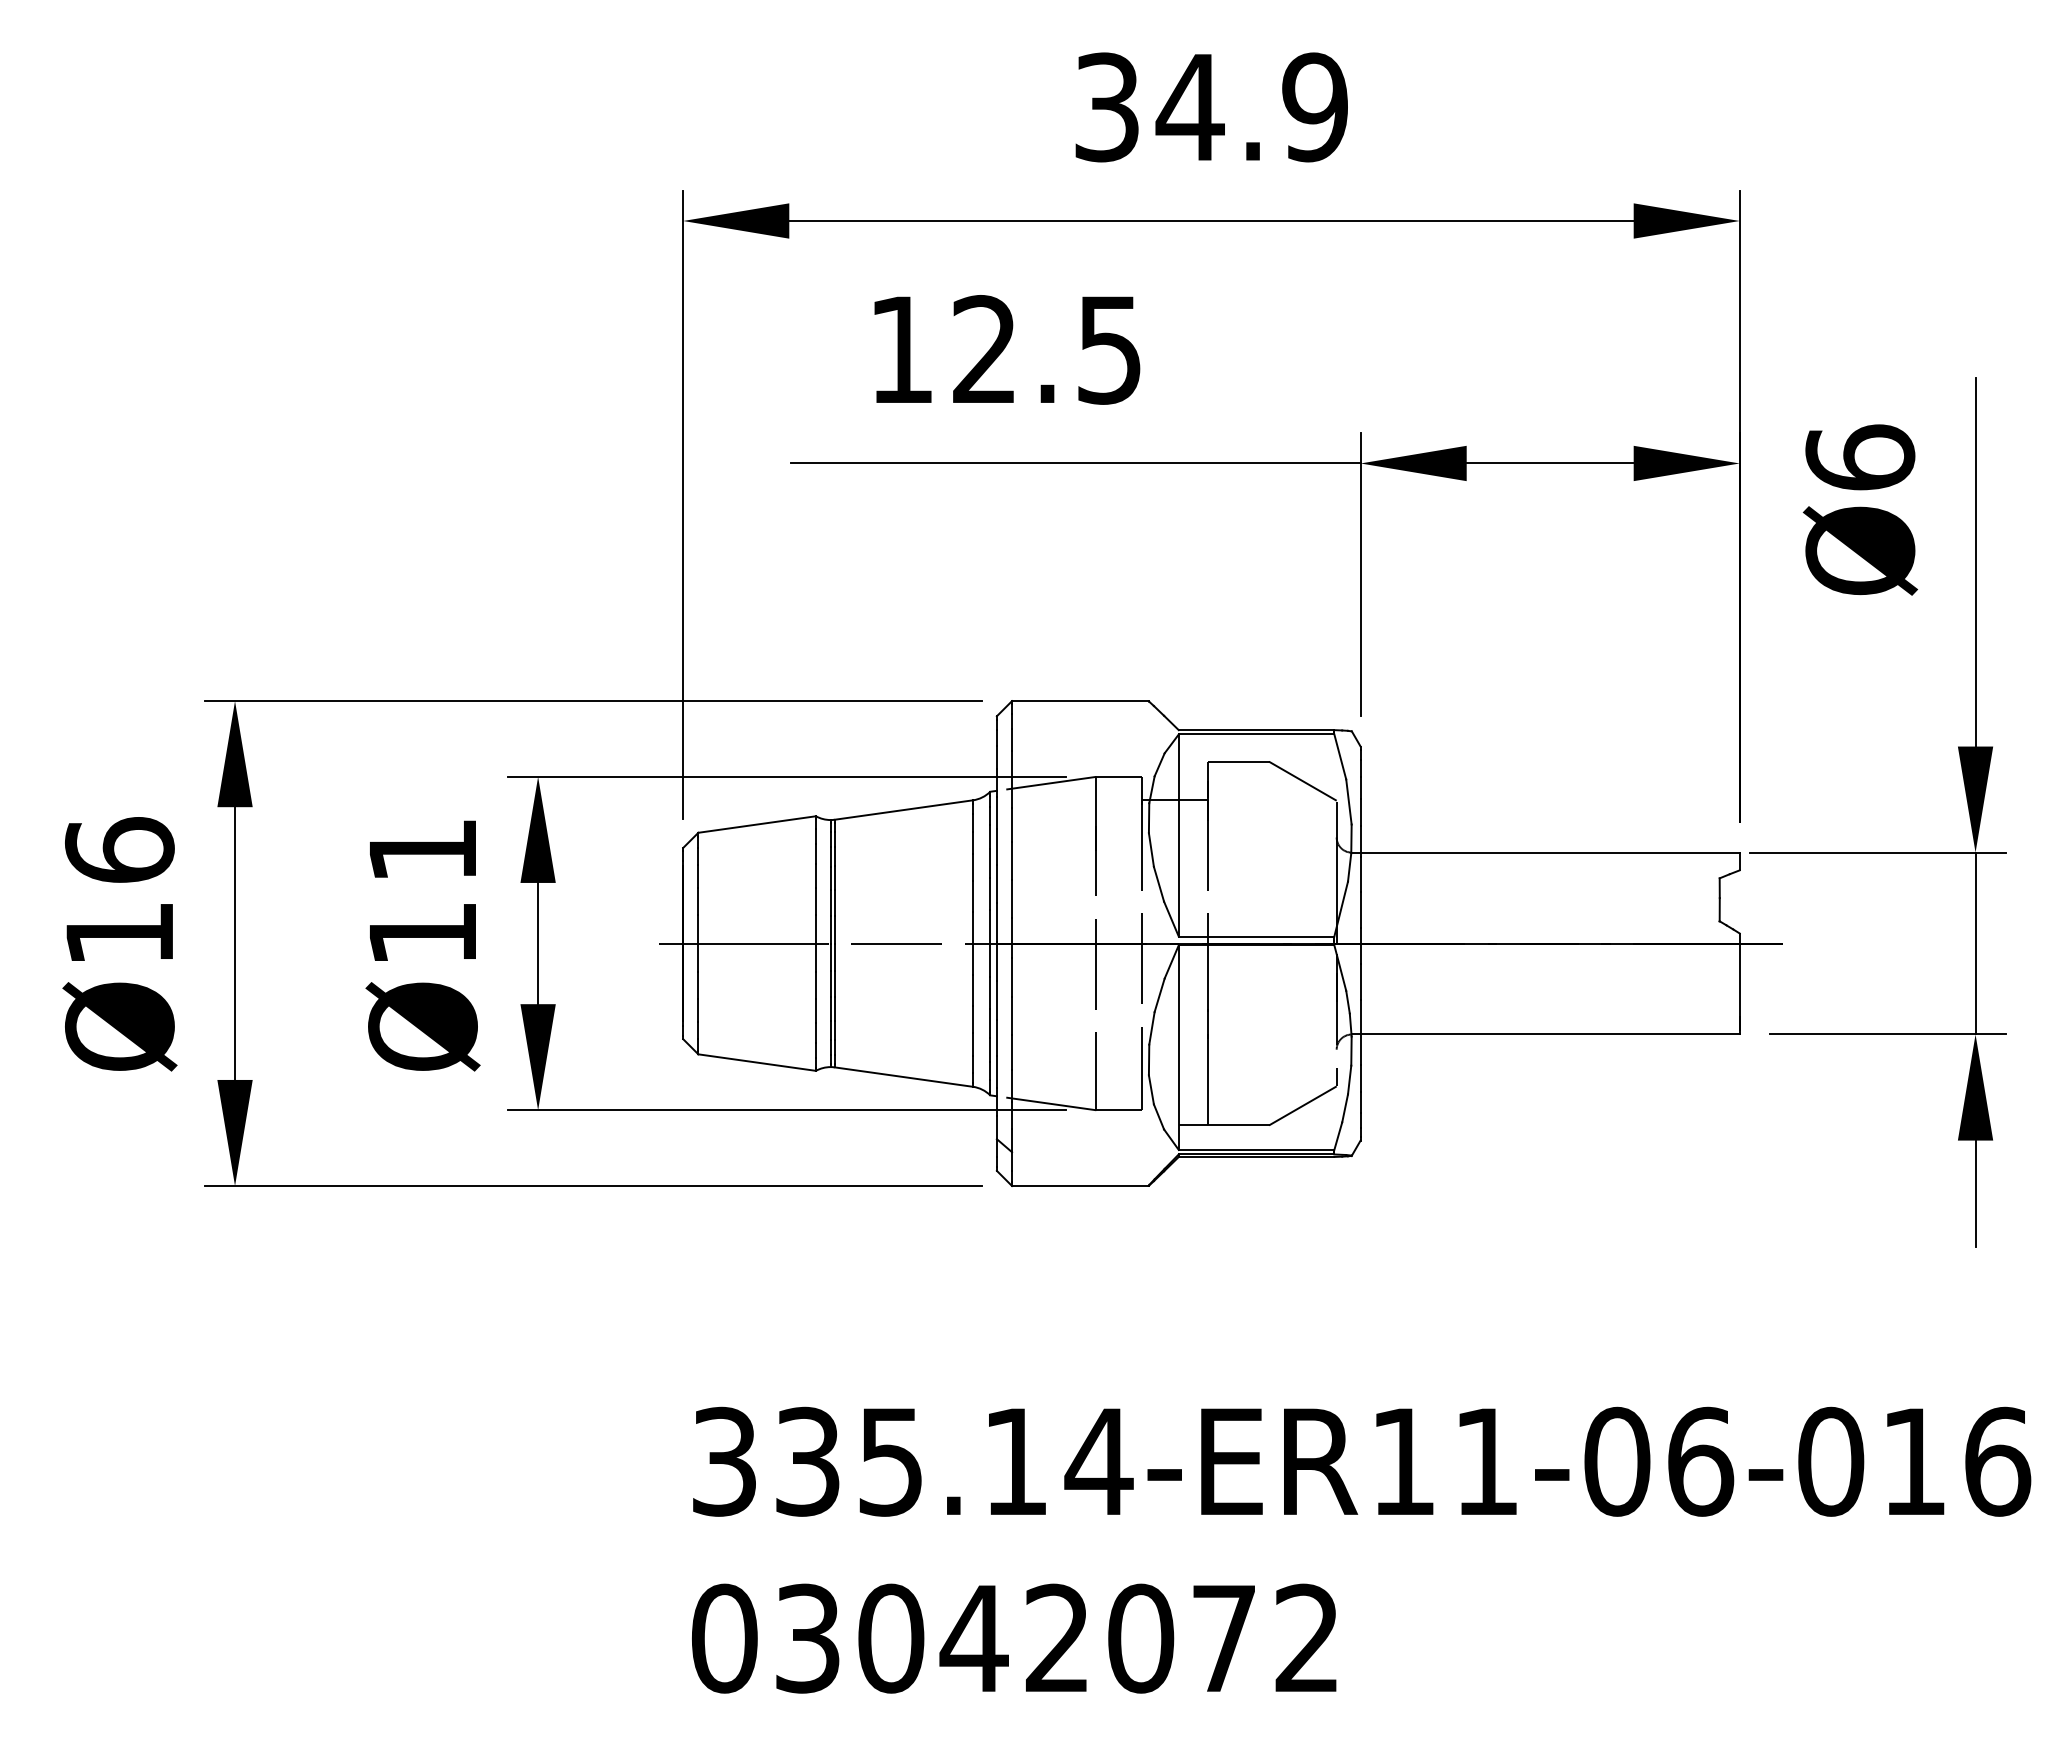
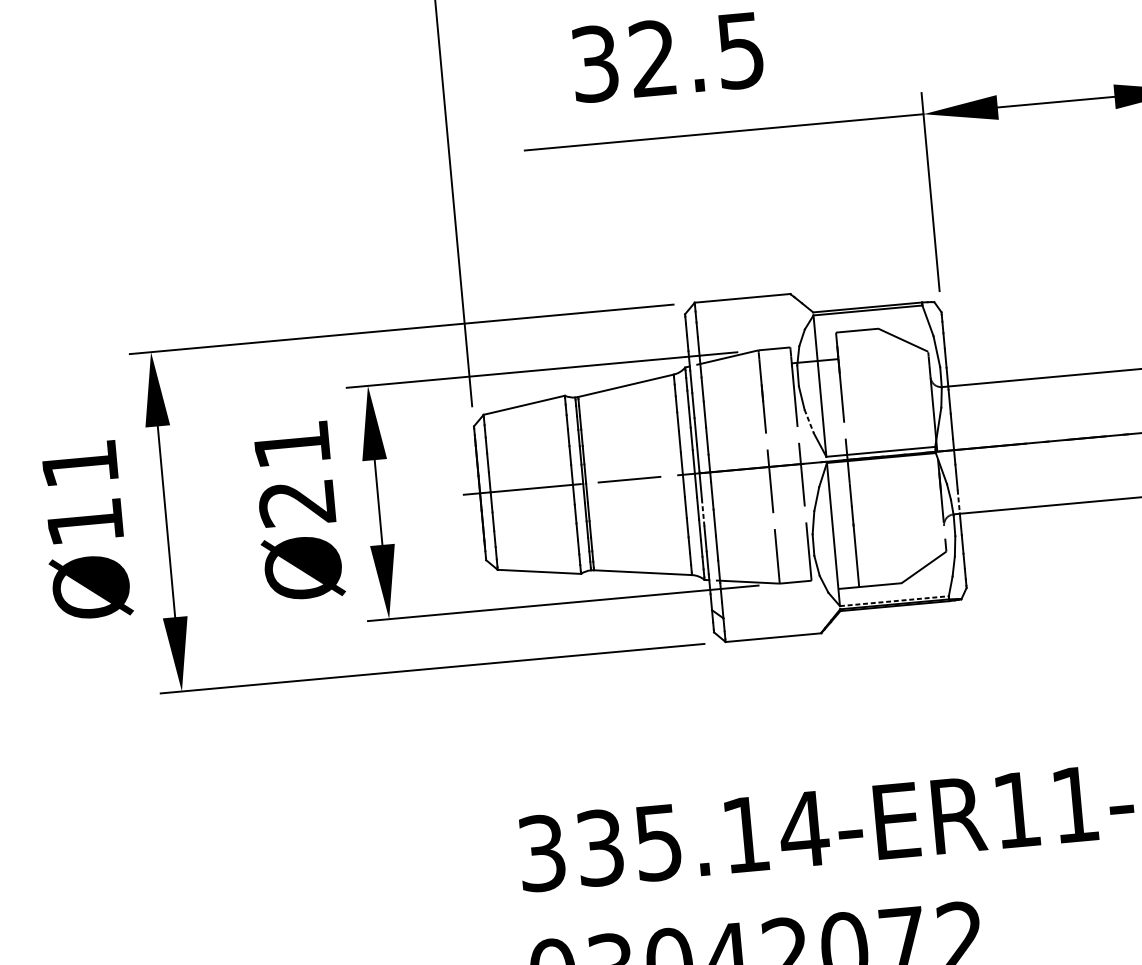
text: (901, 349) -> (595, 63), 12.5 -> 32.5
text: (119, 849) -> (79, 463), Ø16 -> Ø11
line: (1159, 884) -> (809, 421), solid -> dashed
text: (421, 934) -> (296, 503), Ø11 -> Ø21
line: (996, 1000) -> (702, 513), solid -> dashed
line: (1360, 1017) -> (958, 501), solid -> dashed
line: (1256, 1149) -> (894, 600), solid -> dashed

